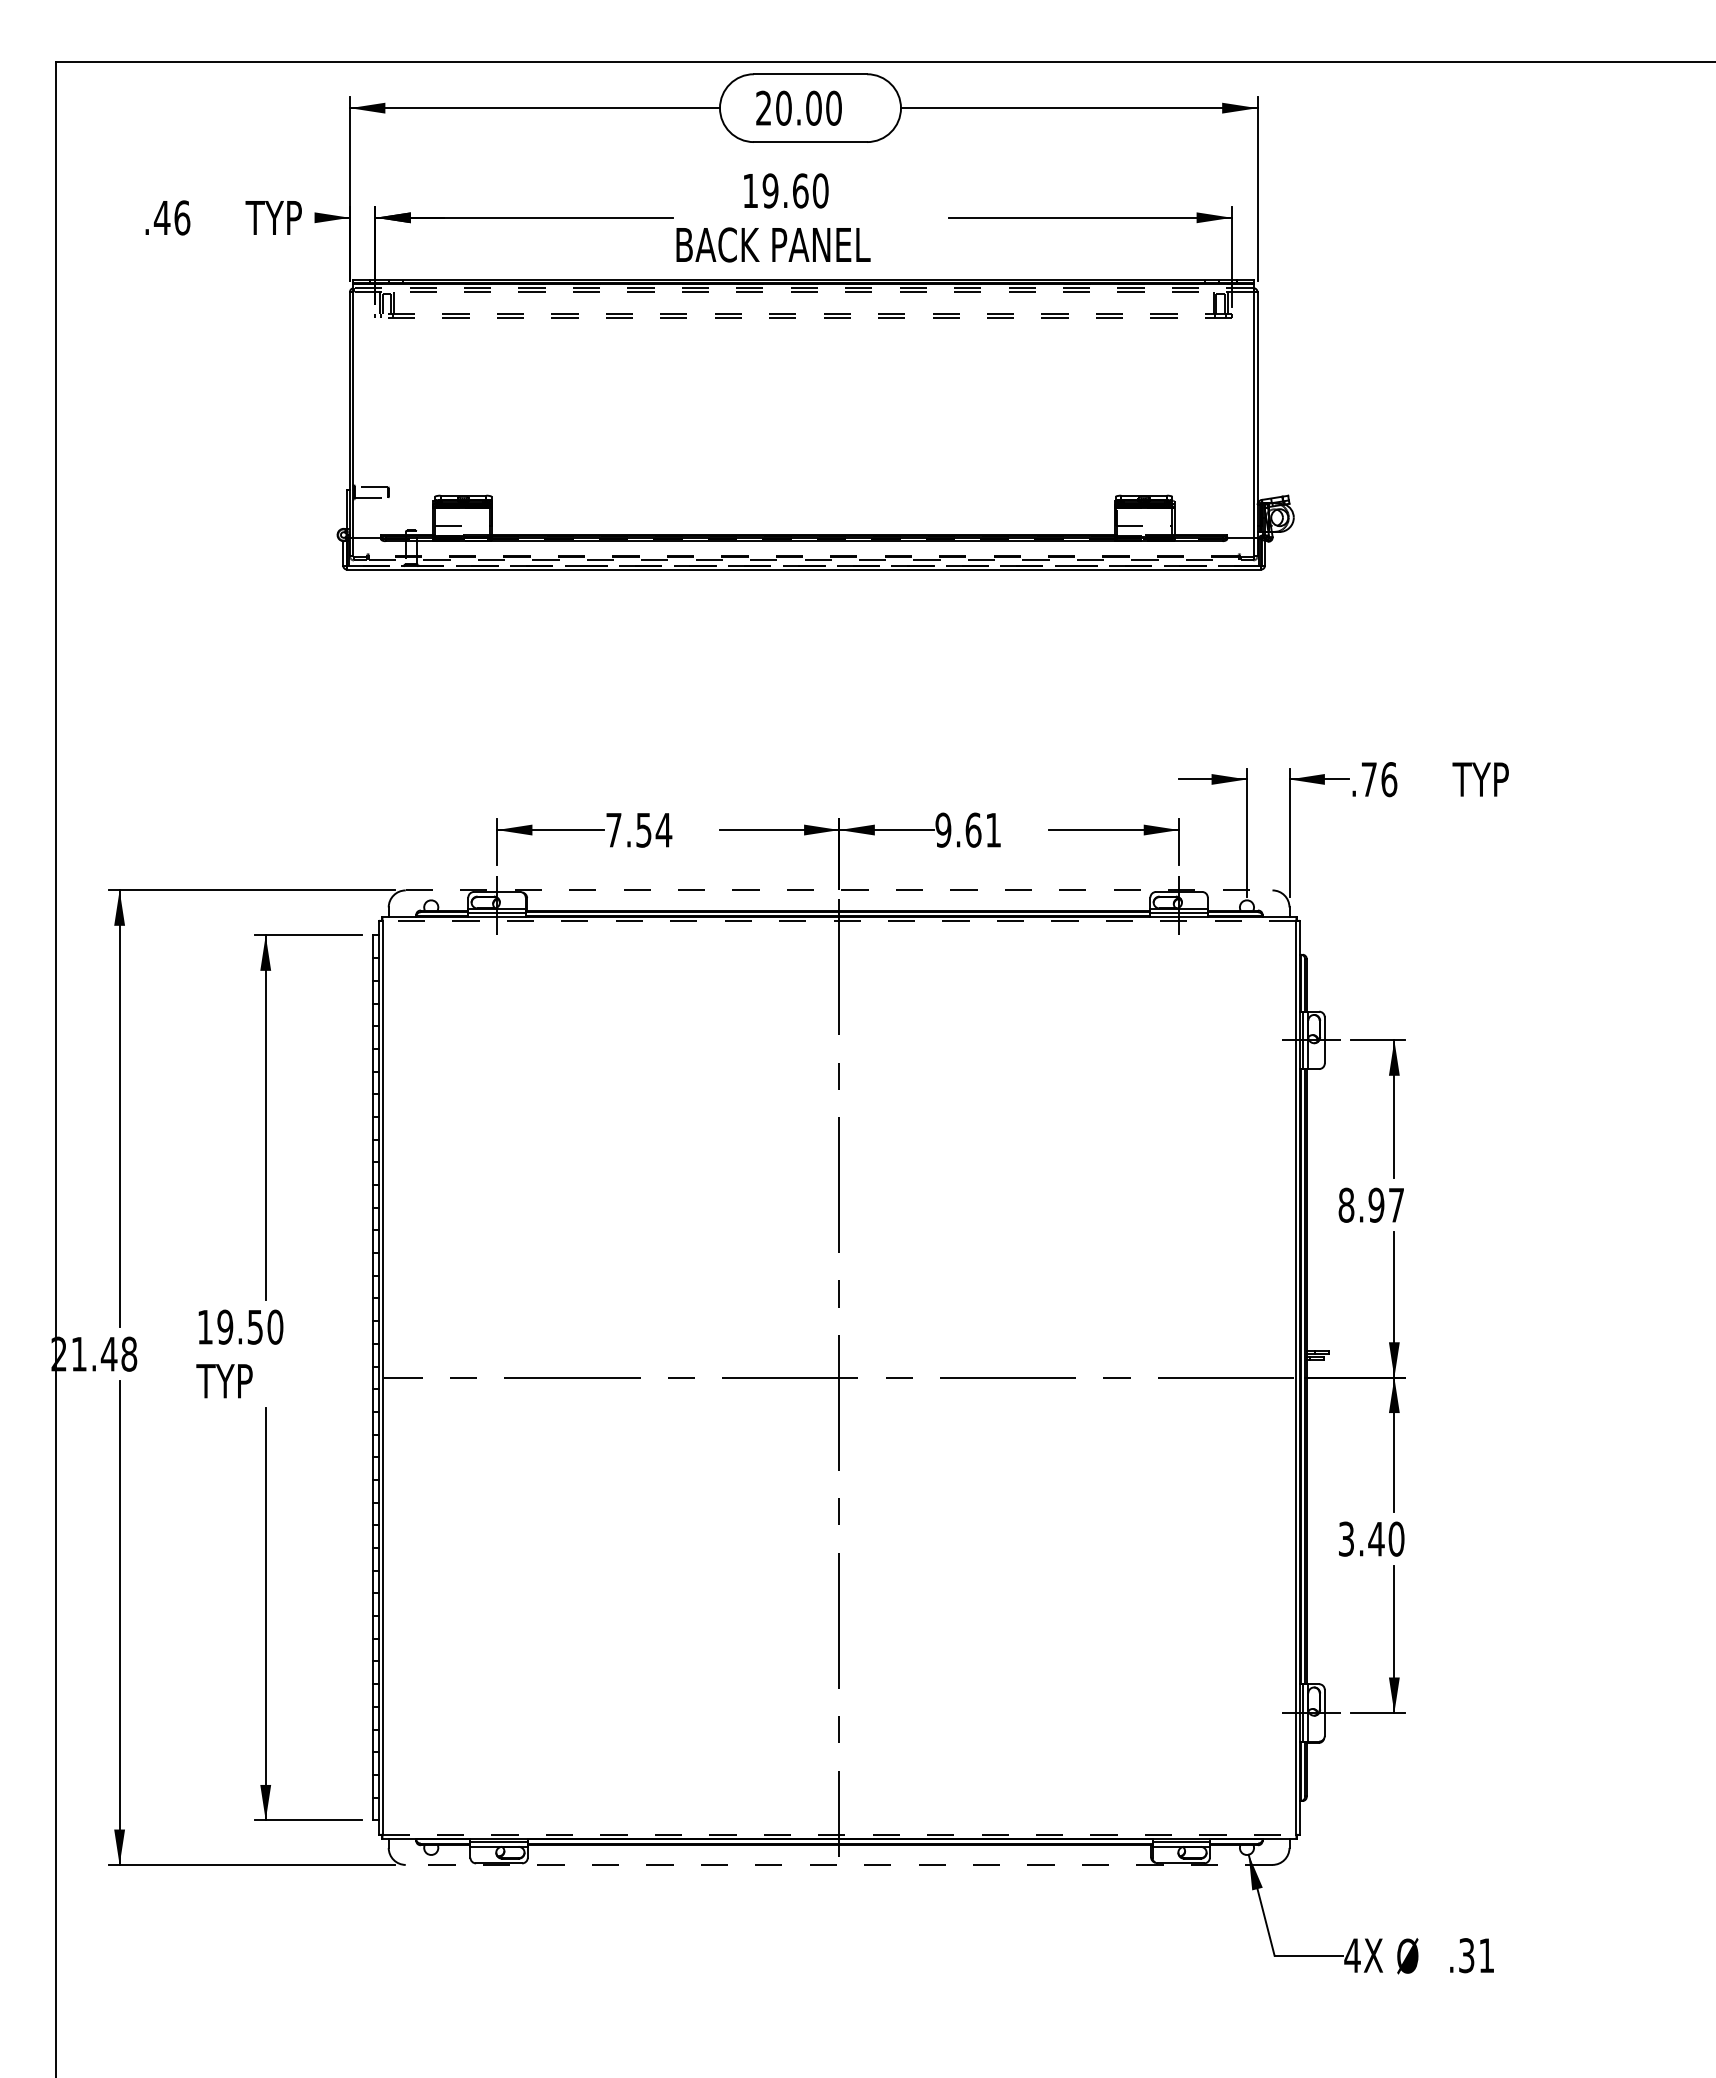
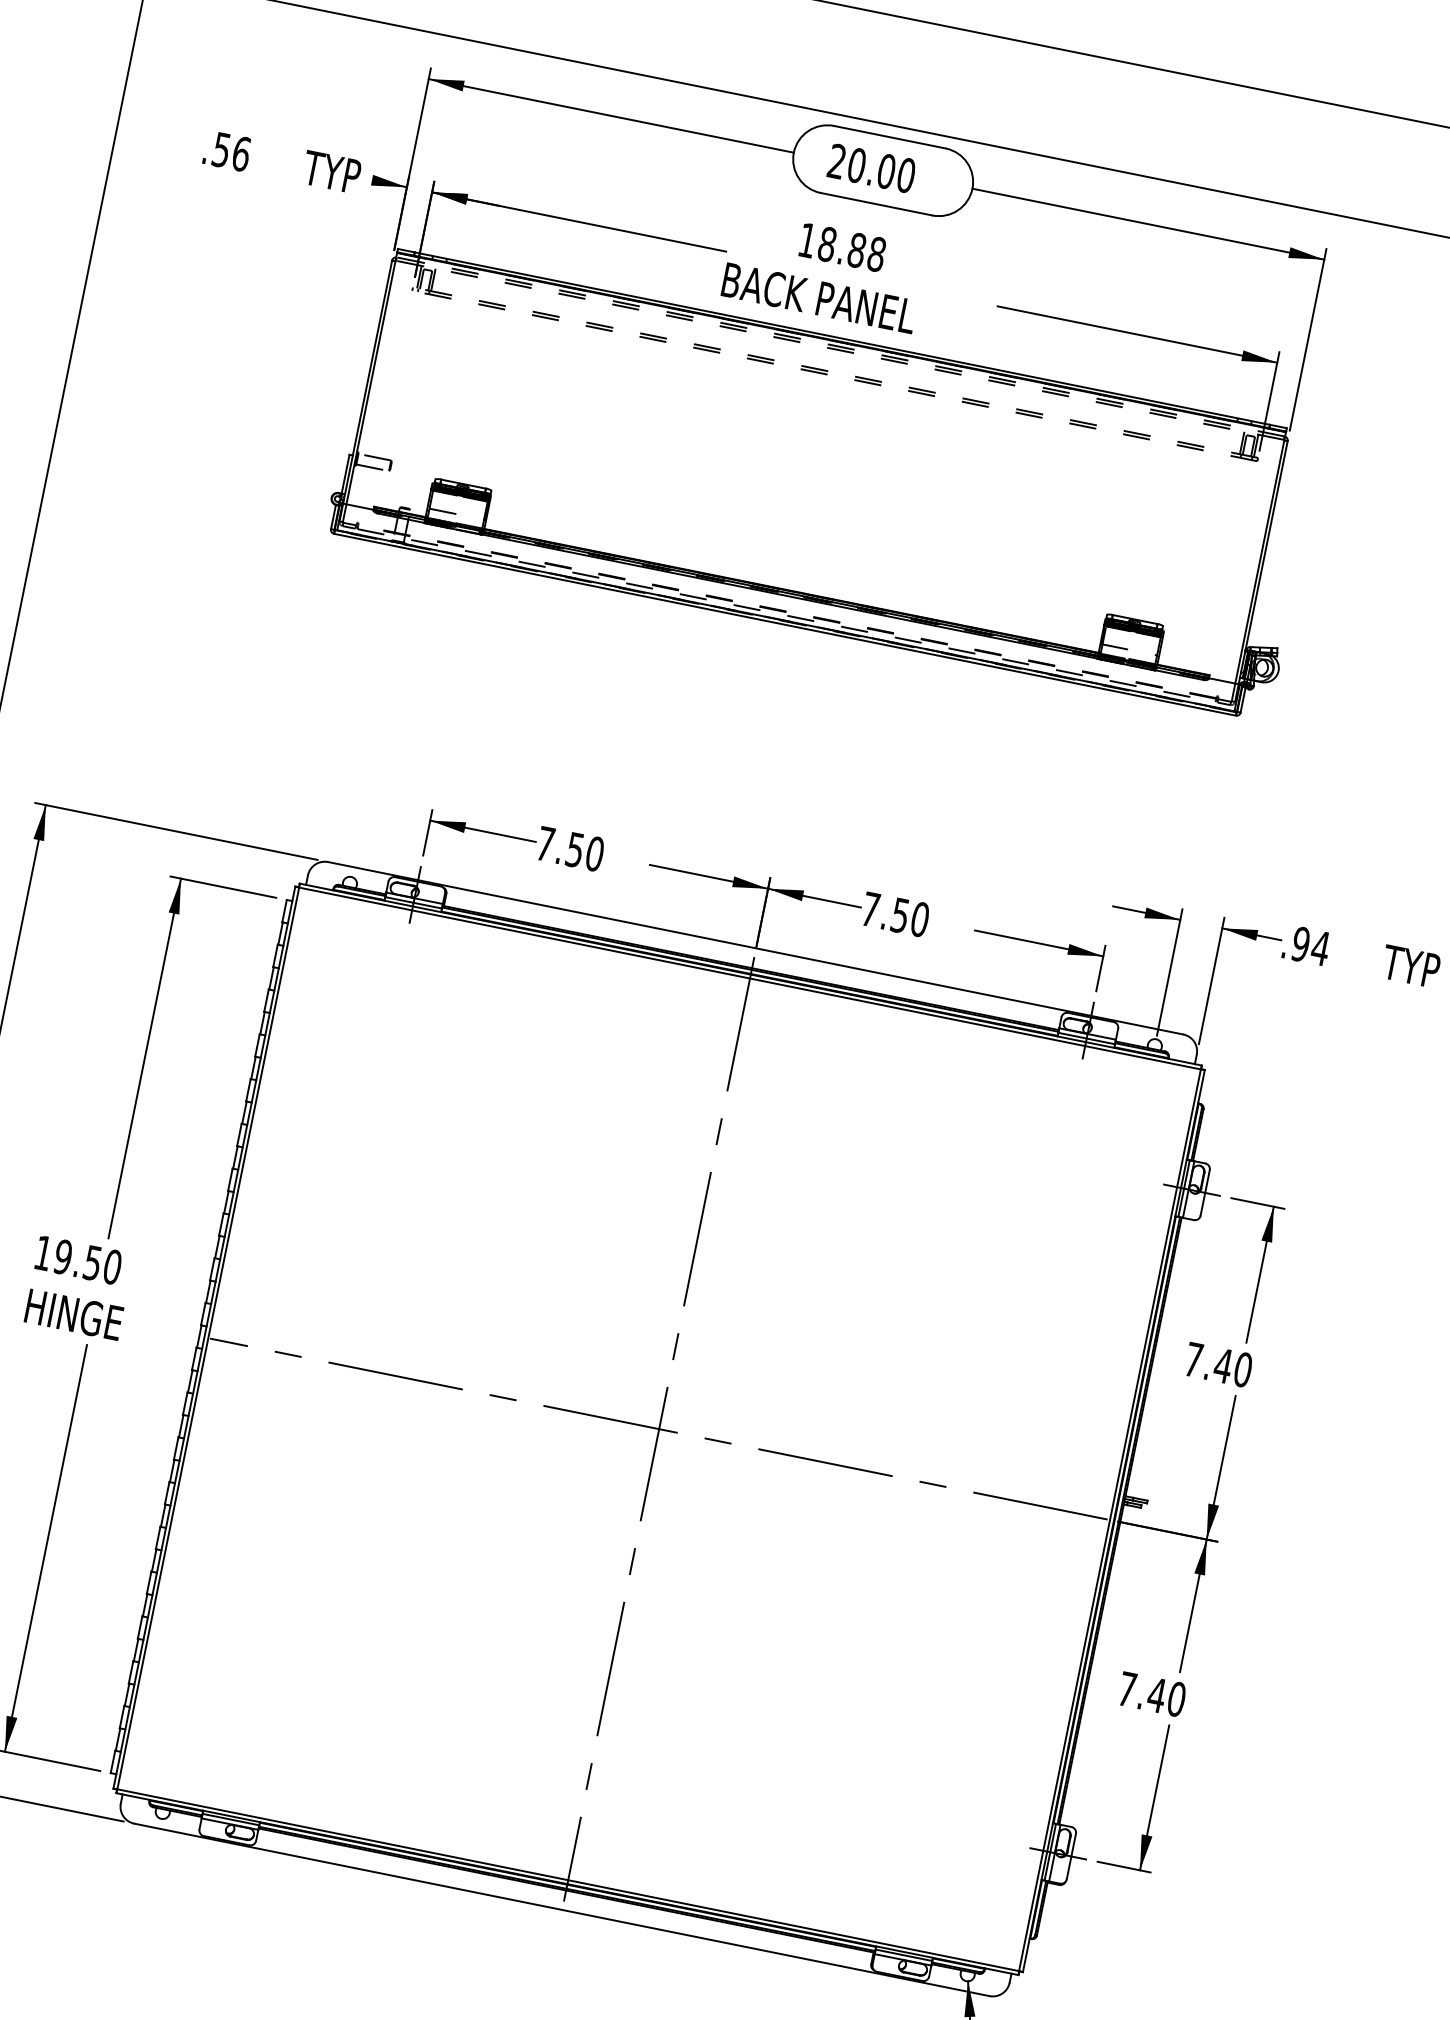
text: (795, 190) -> (851, 248), 19.60 -> 18.88
text: (161, 218) -> (220, 150), .46 -> .56
line: (803, 565) -> (785, 620), dashed -> solid
text: (1379, 779) -> (1311, 946), .76 -> .94
text: (663, 829) -> (594, 853), 7.54 -> 7.50
text: (968, 829) -> (895, 913), 9.61 -> 7.50
line: (839, 890) -> (756, 948), dashed -> solid
line: (839, 921) -> (749, 979), dashed -> solid
text: (1371, 1204) -> (1218, 1364), 8.97 -> 7.40
text: (245, 1380) -> (72, 1313), TYP -> HINGE
text: (1346, 1538) -> (1127, 1688), 3.40 -> 7.40
line: (839, 1834) -> (568, 1879), dashed -> solid
line: (838, 1864) -> (561, 1909), dashed -> solid

